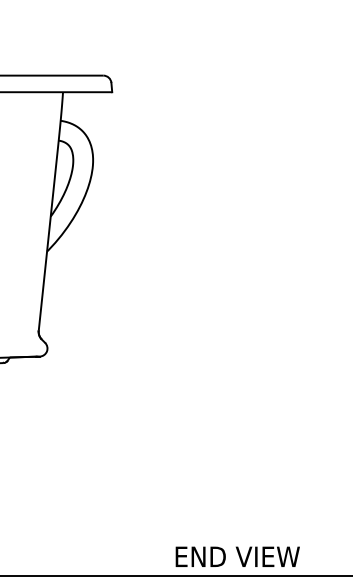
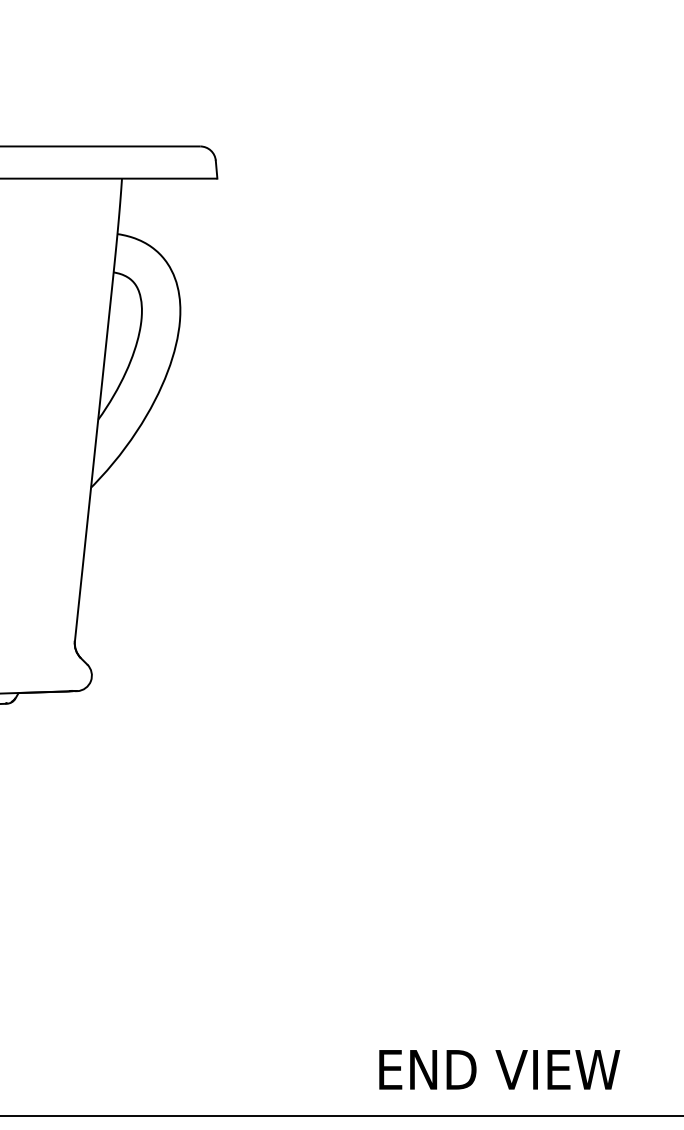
text: (237, 556) -> (499, 1069), moved

